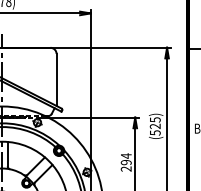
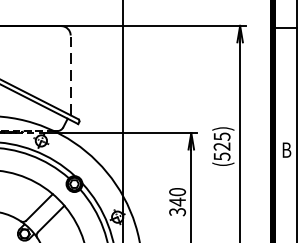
line: (56, 79) -> (70, 74), solid -> dashed
text: (125, 162) -> (176, 201), 294 -> 340

